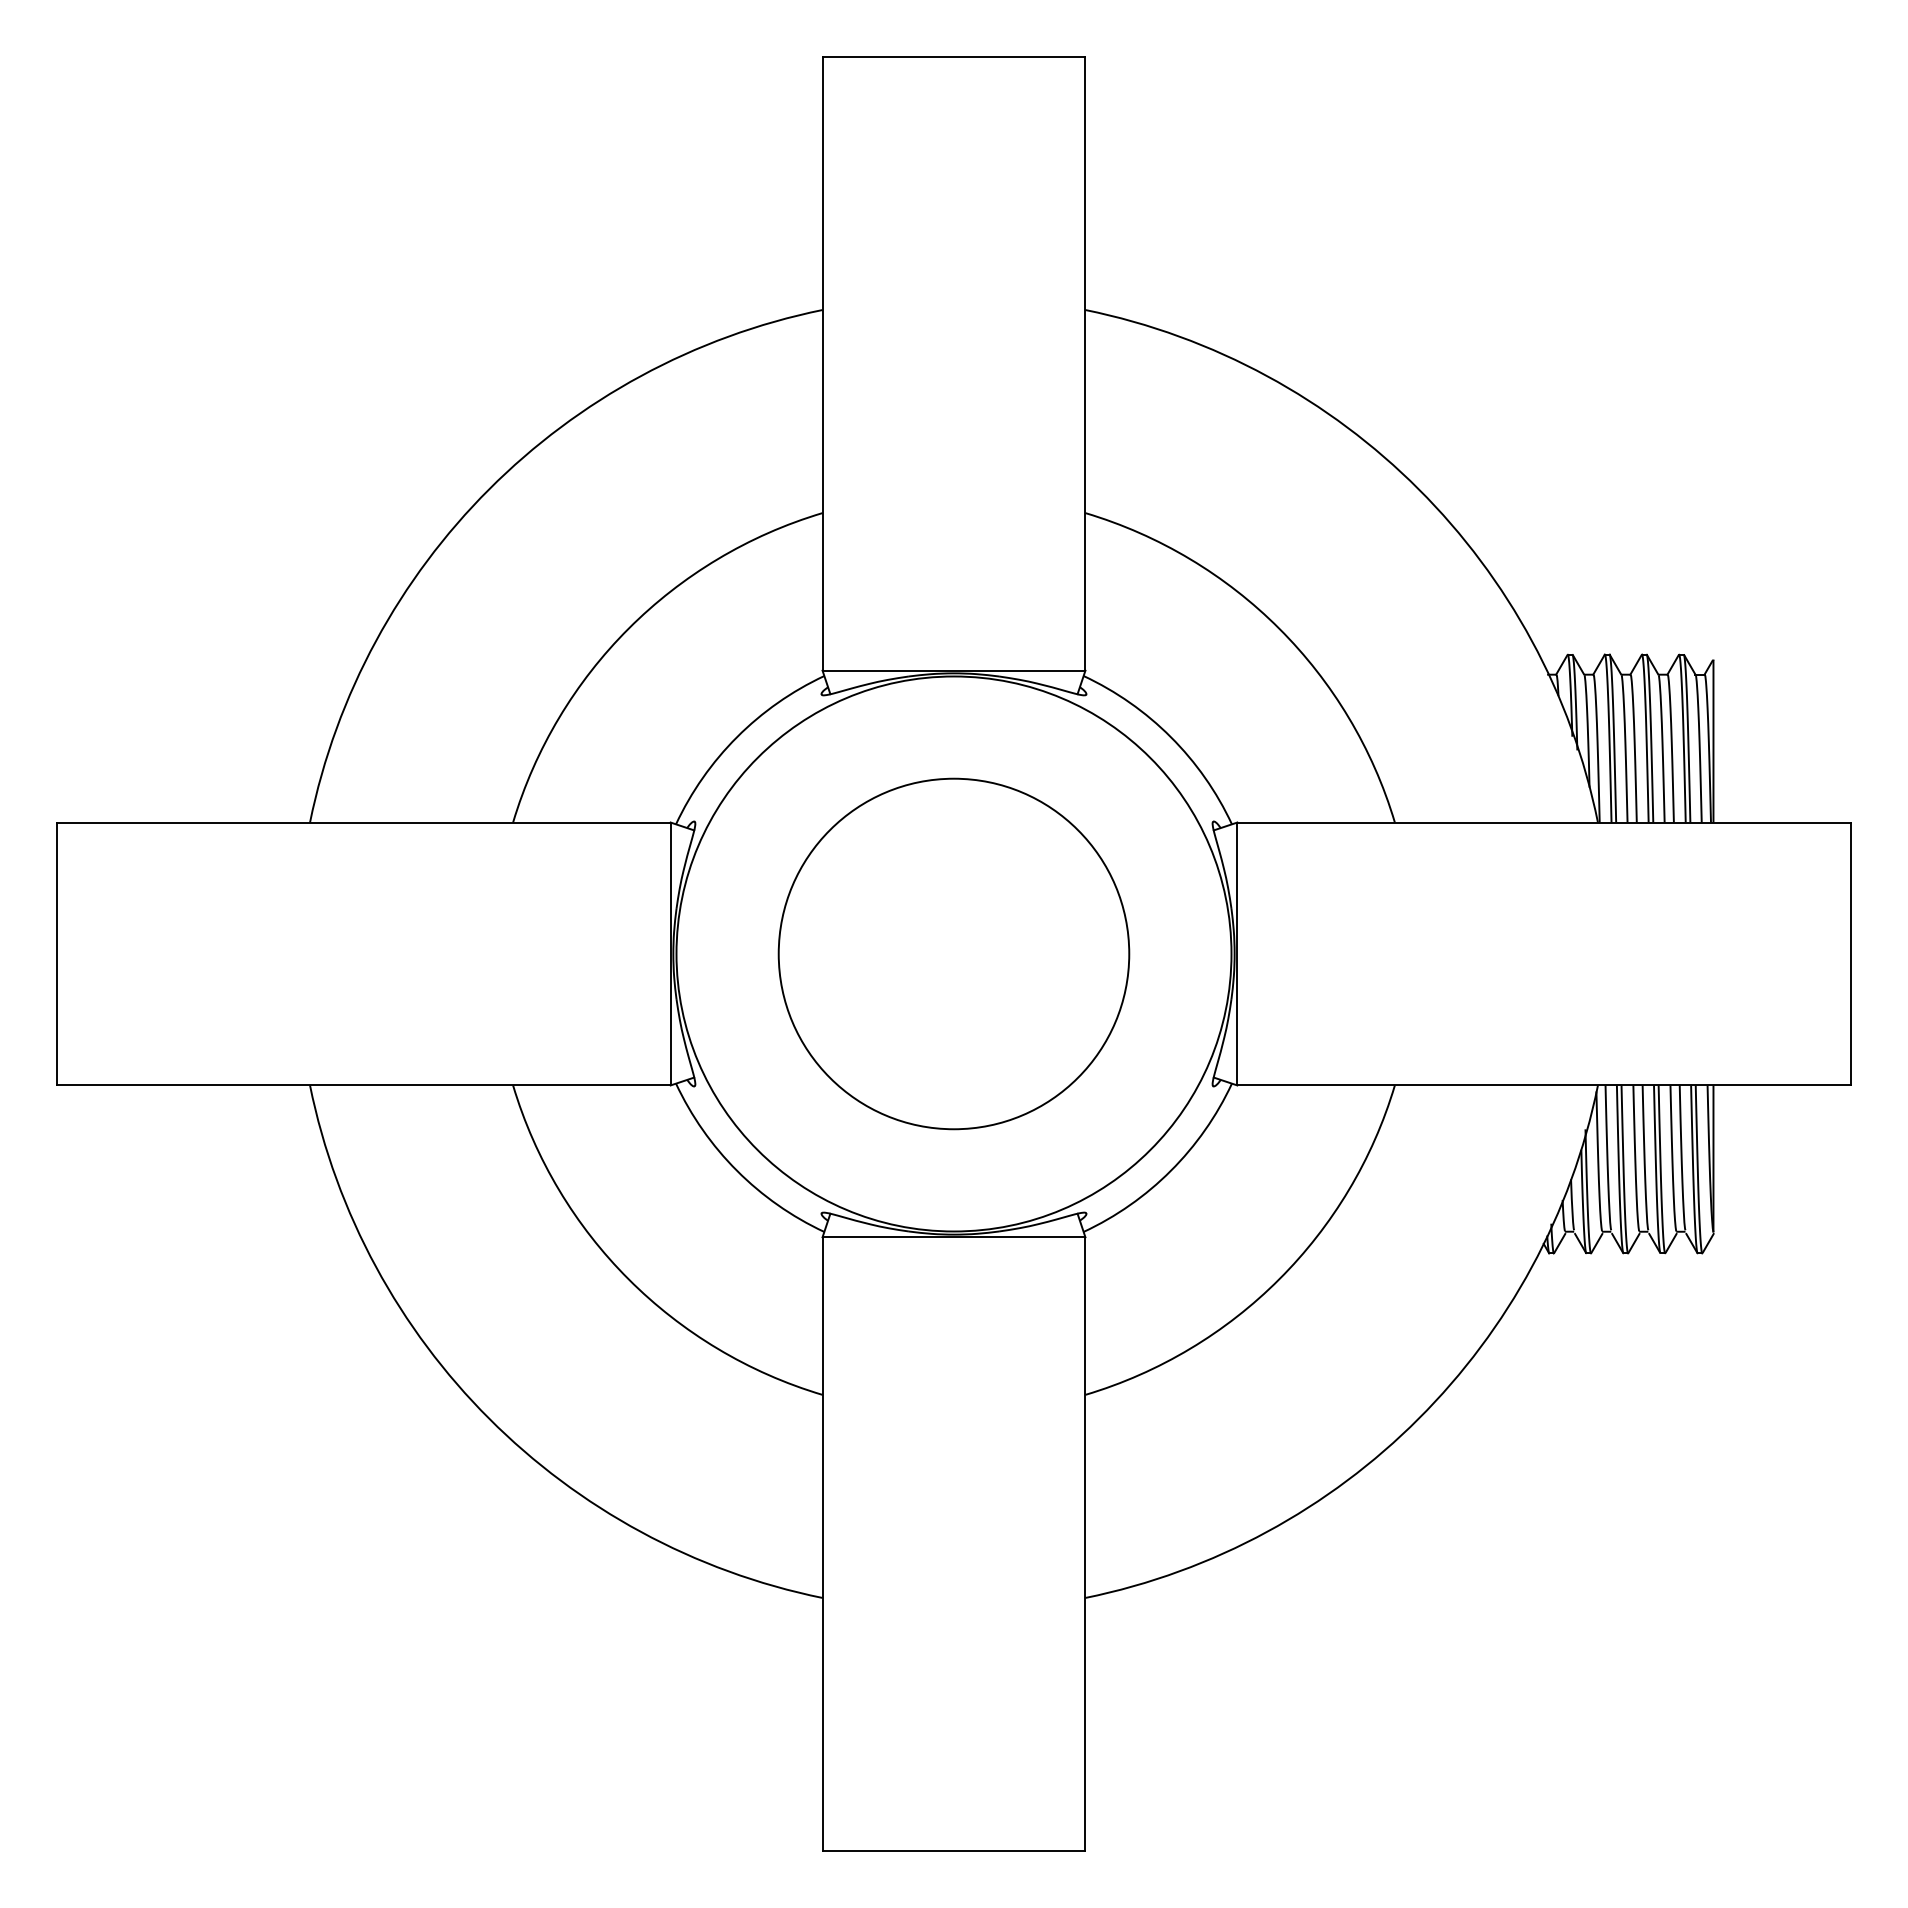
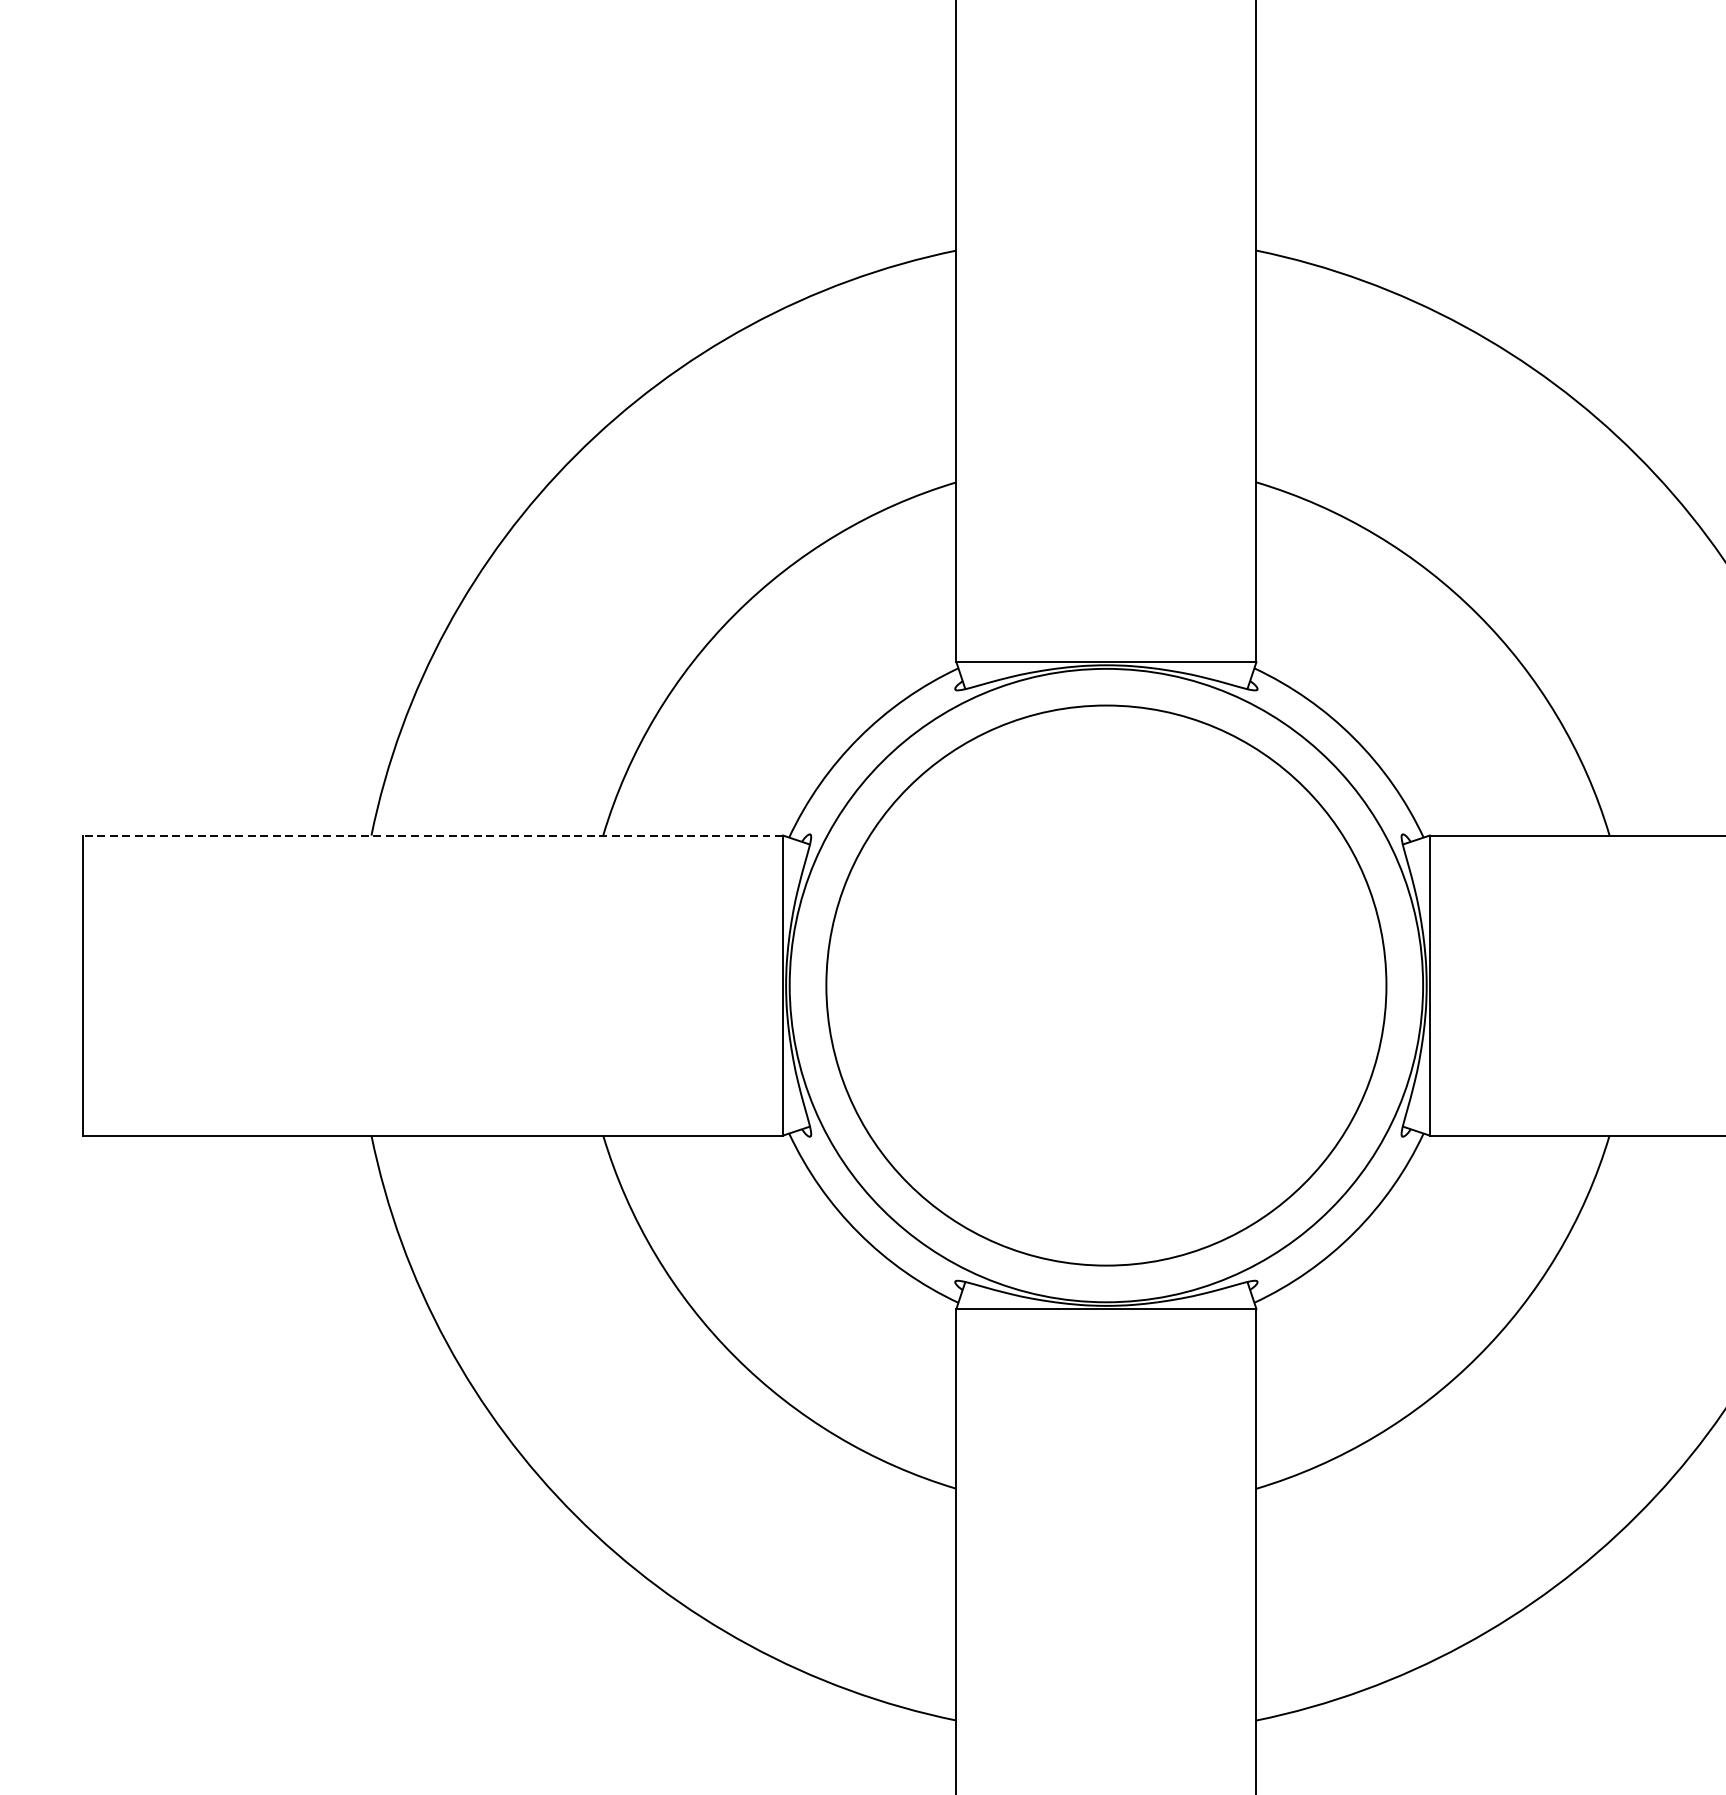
line: (363, 822) -> (432, 835), solid -> dashed
circle: (953, 953) -> (1105, 985), size x1.4

